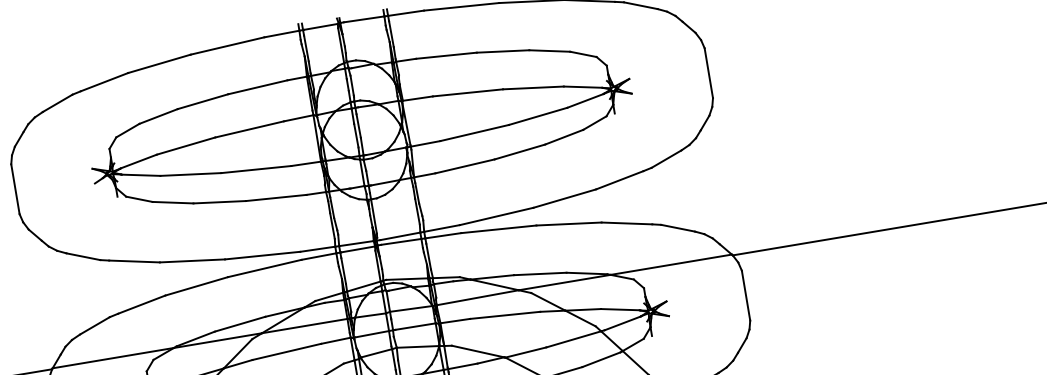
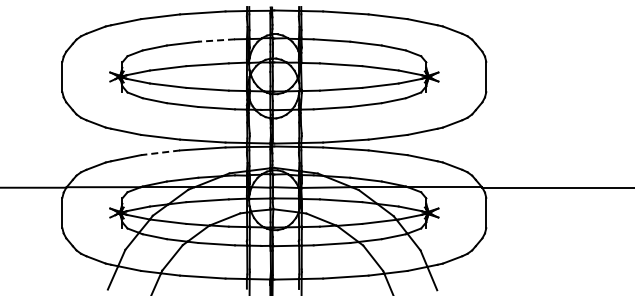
line: (257, 87) -> (216, 40), solid -> dashed
line: (196, 285) -> (160, 152), solid -> dashed

